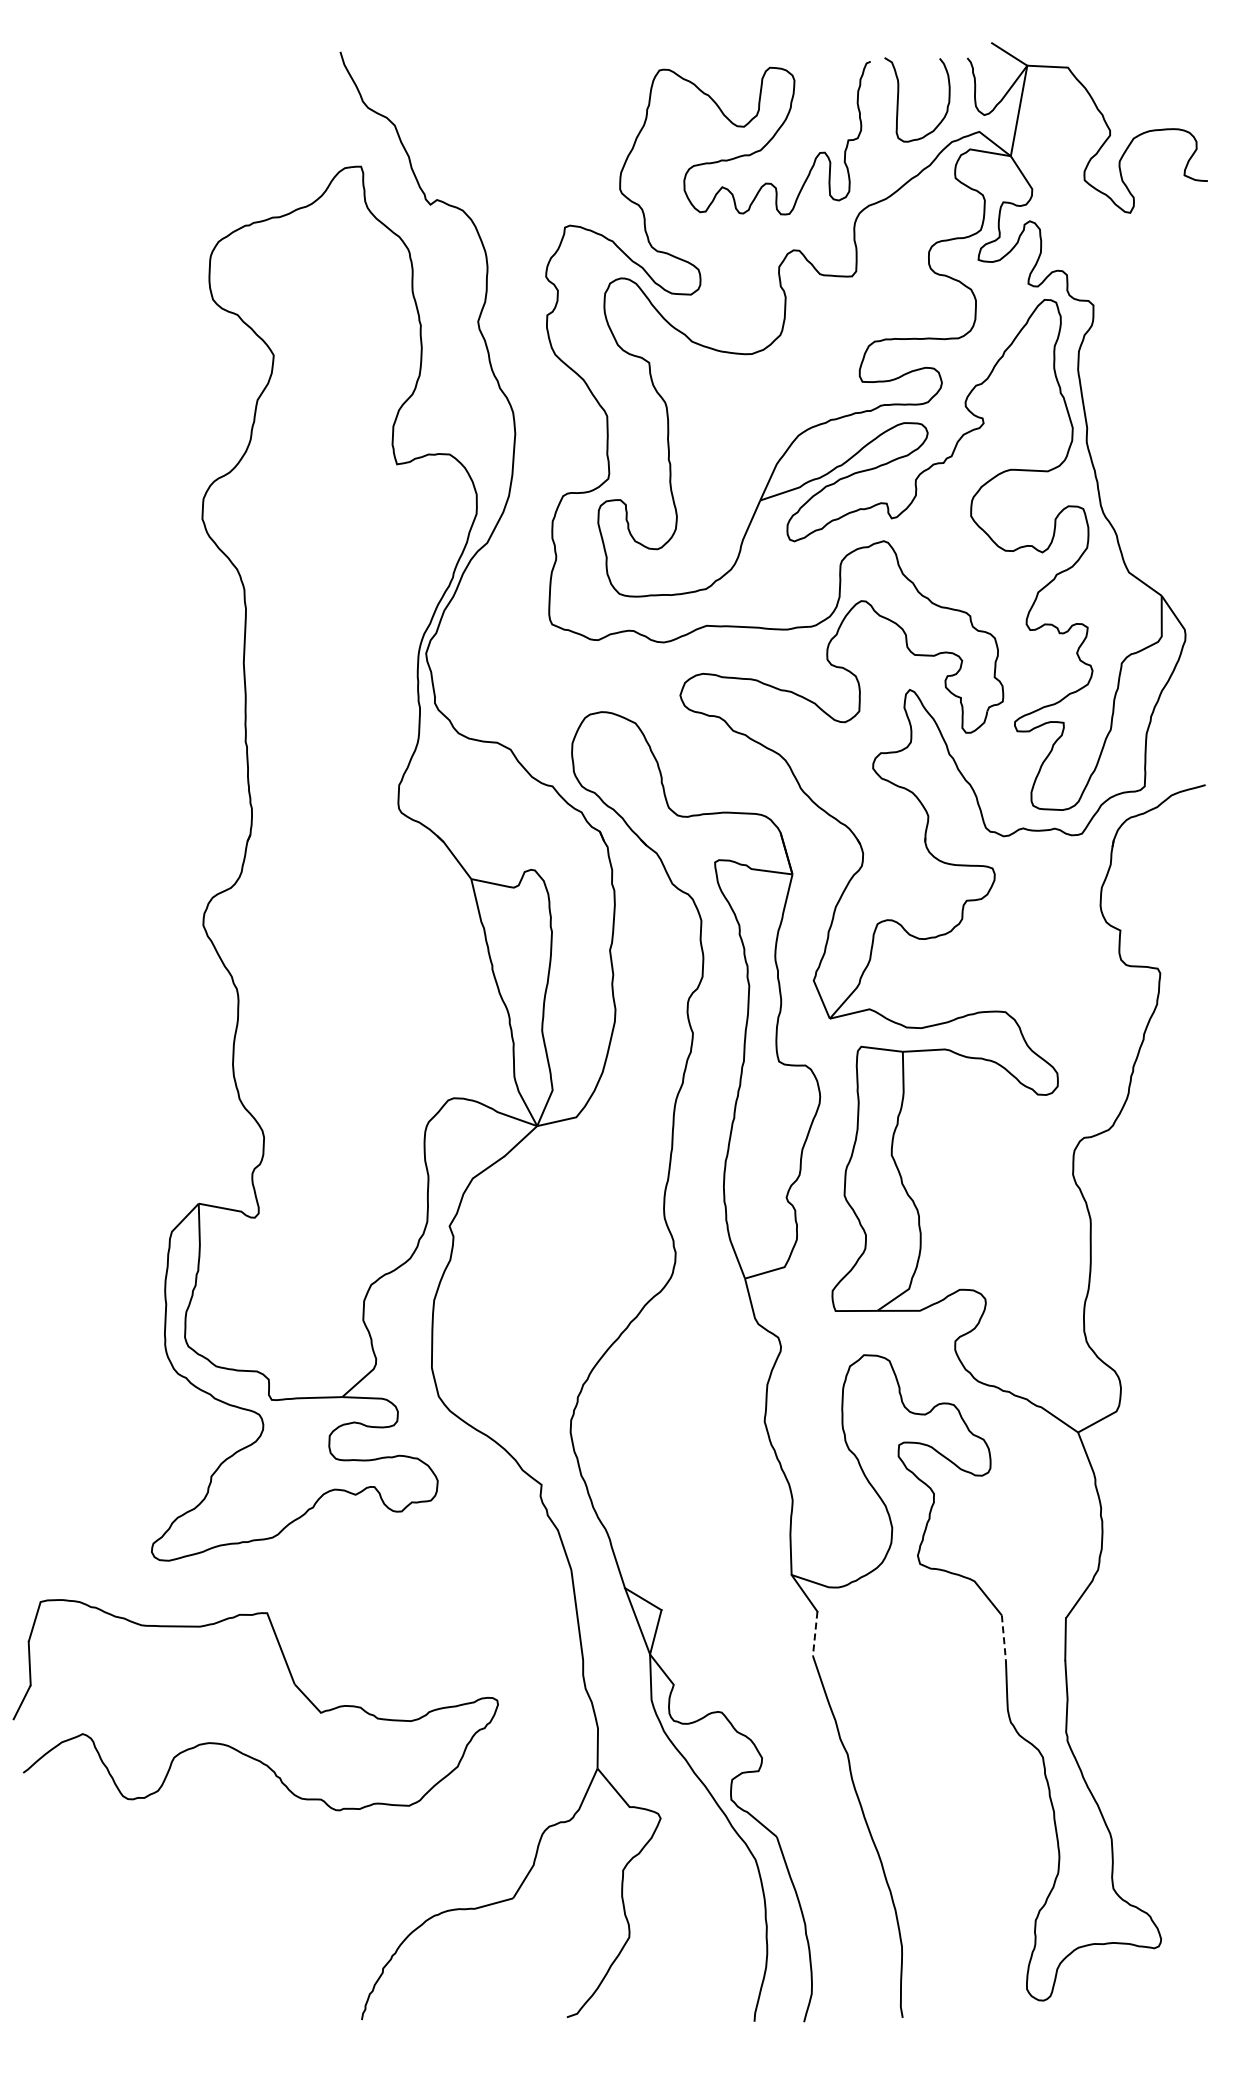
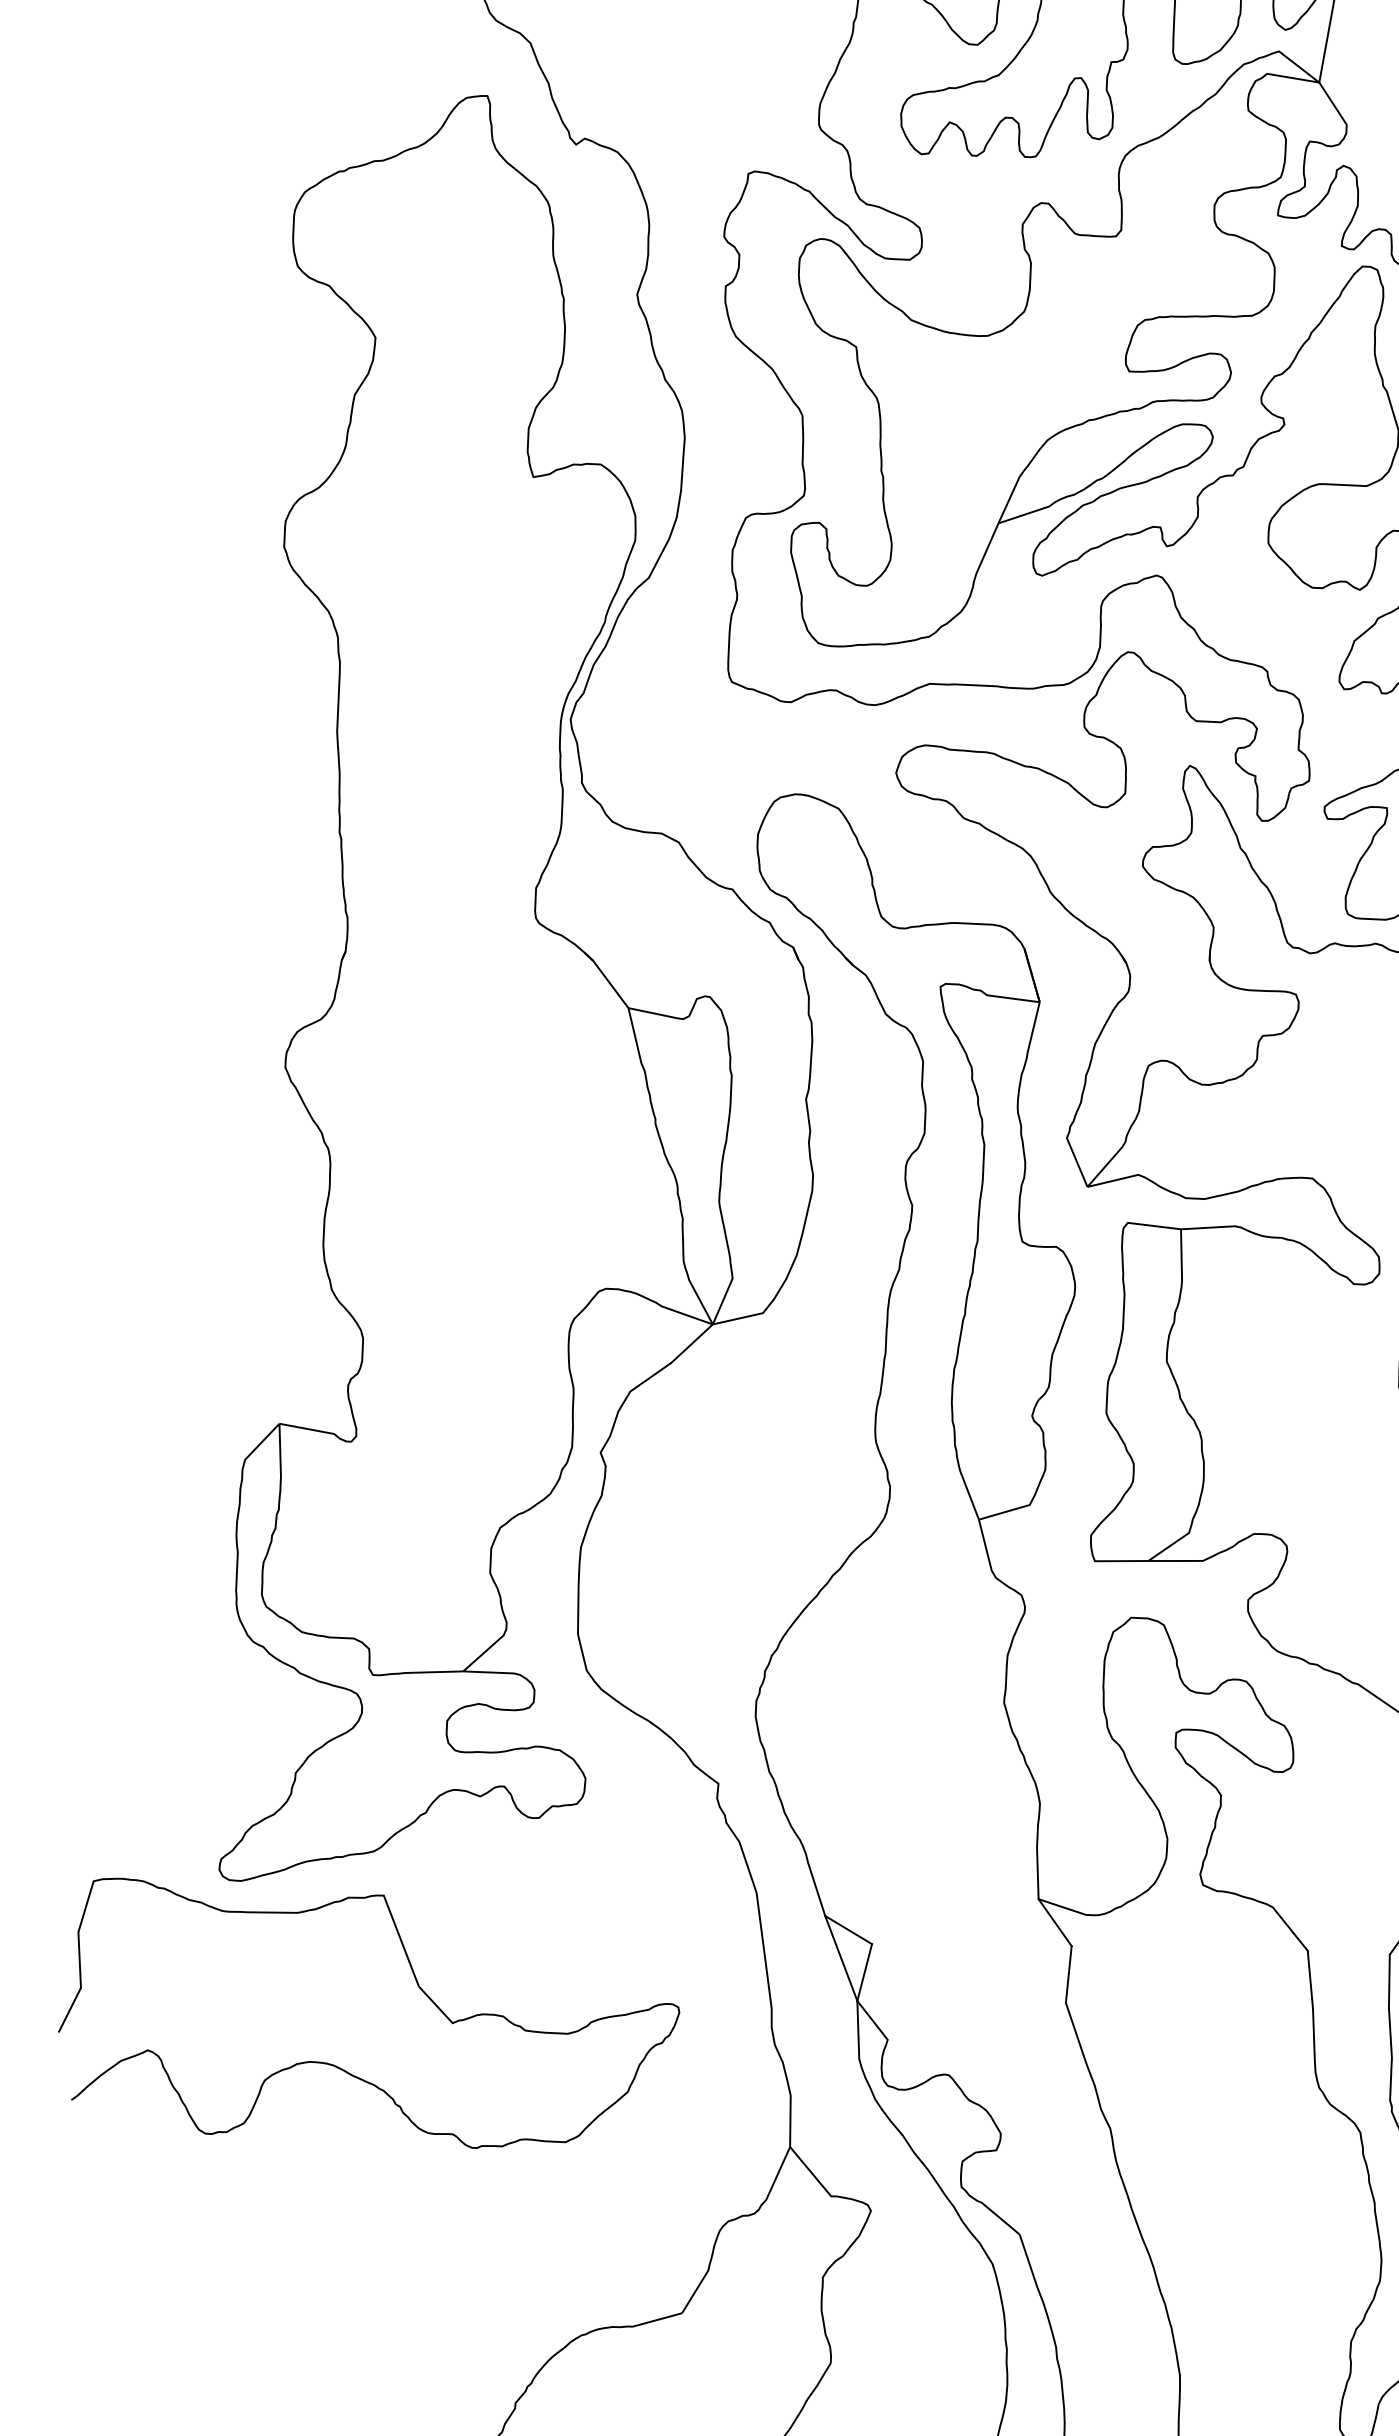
line: (815, 1634) -> (1069, 1975), dashed -> solid
line: (1003, 1638) -> (1309, 1980), dashed -> solid
part: (293, 1684) -> (417, 1986), moved

